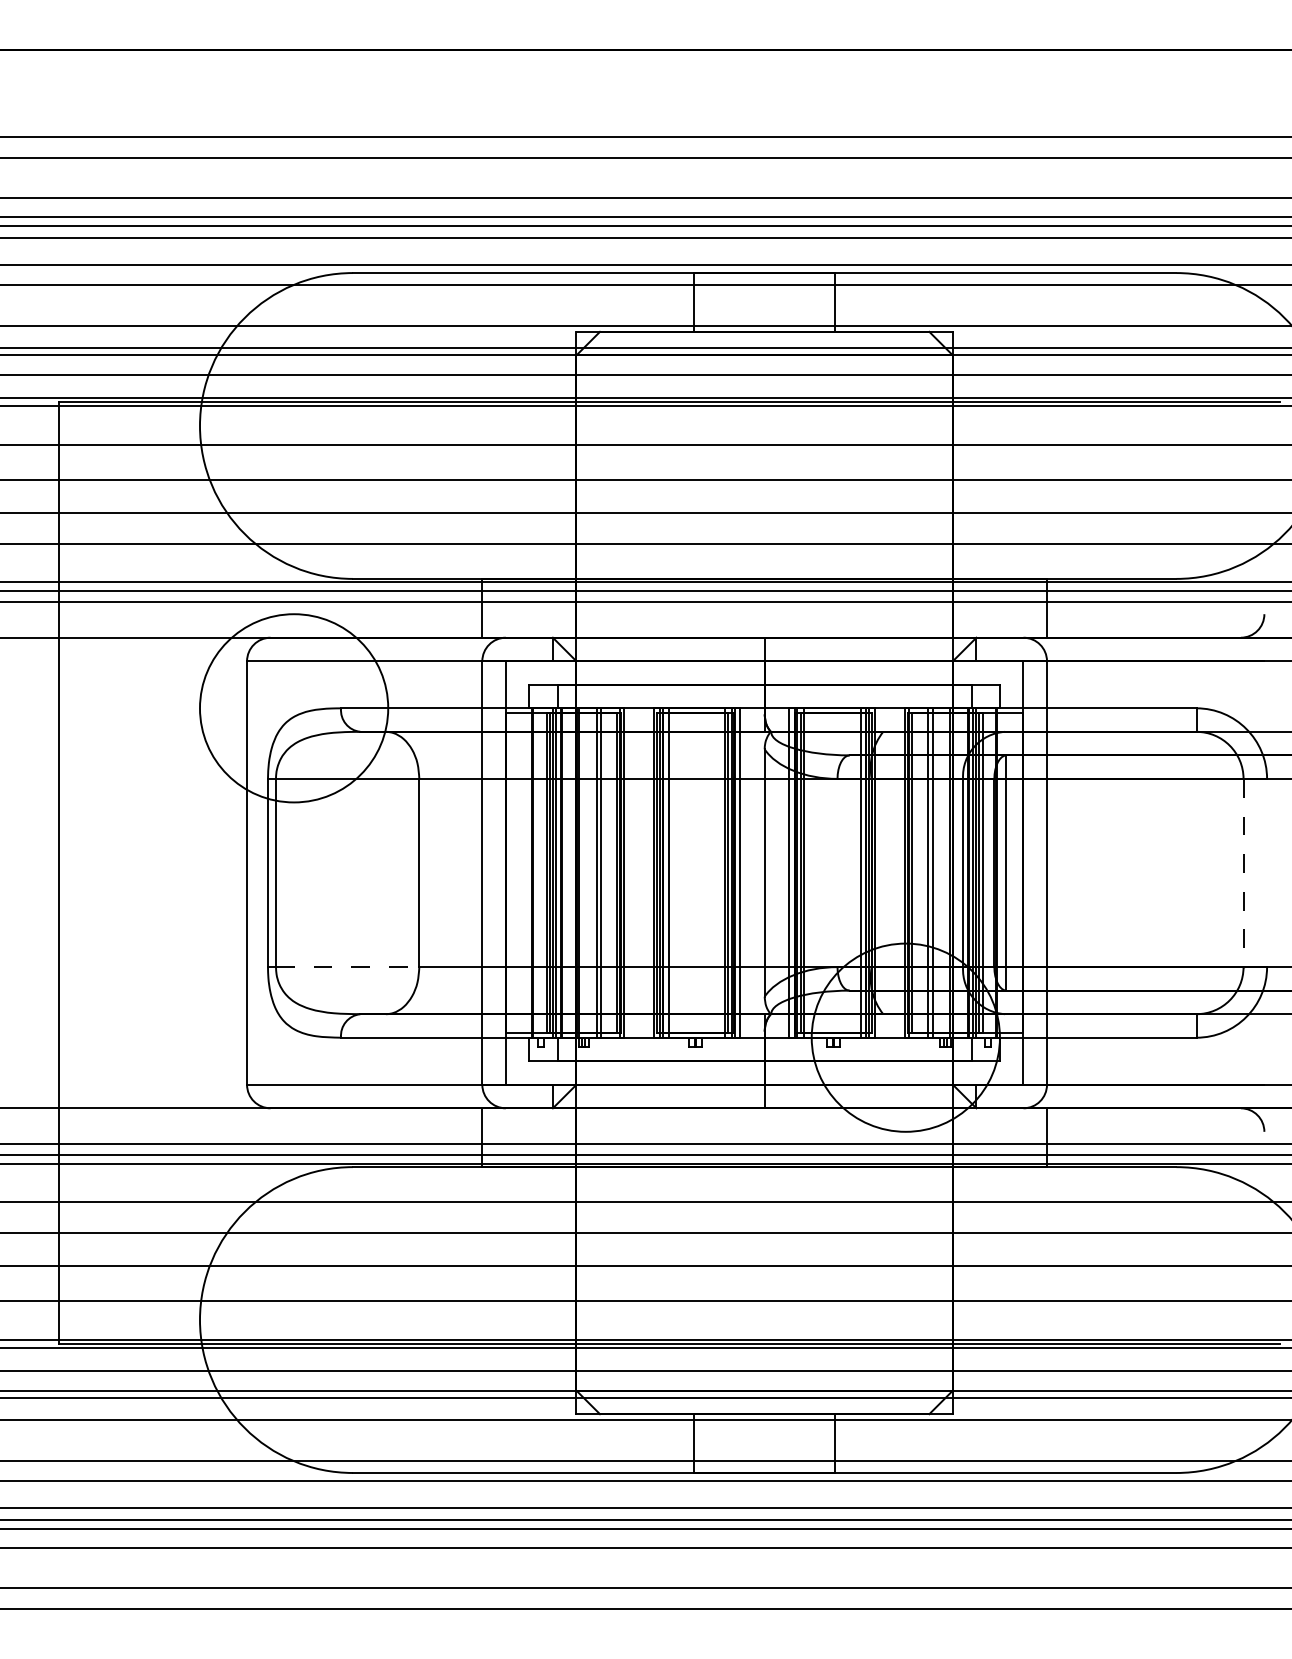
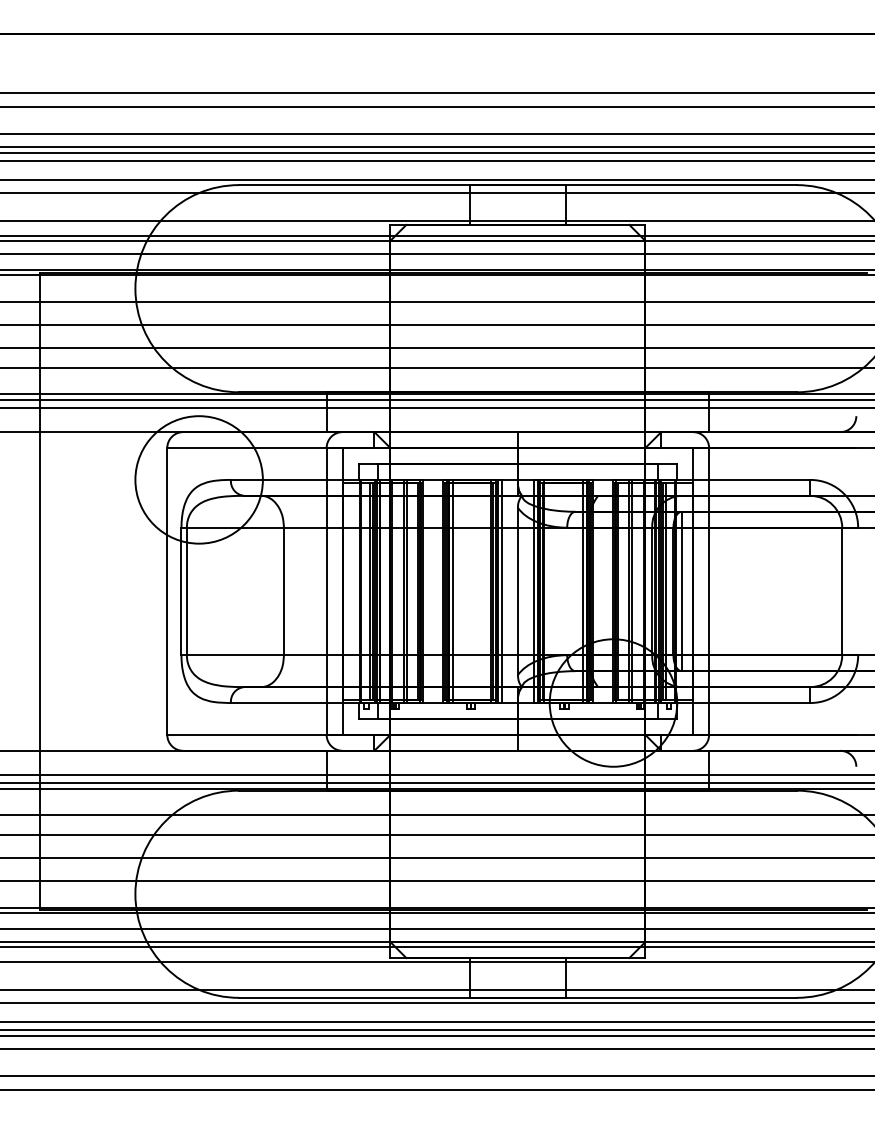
line: (1243, 873) -> (842, 591), dashed -> solid
line: (347, 967) -> (235, 655), dashed -> solid

